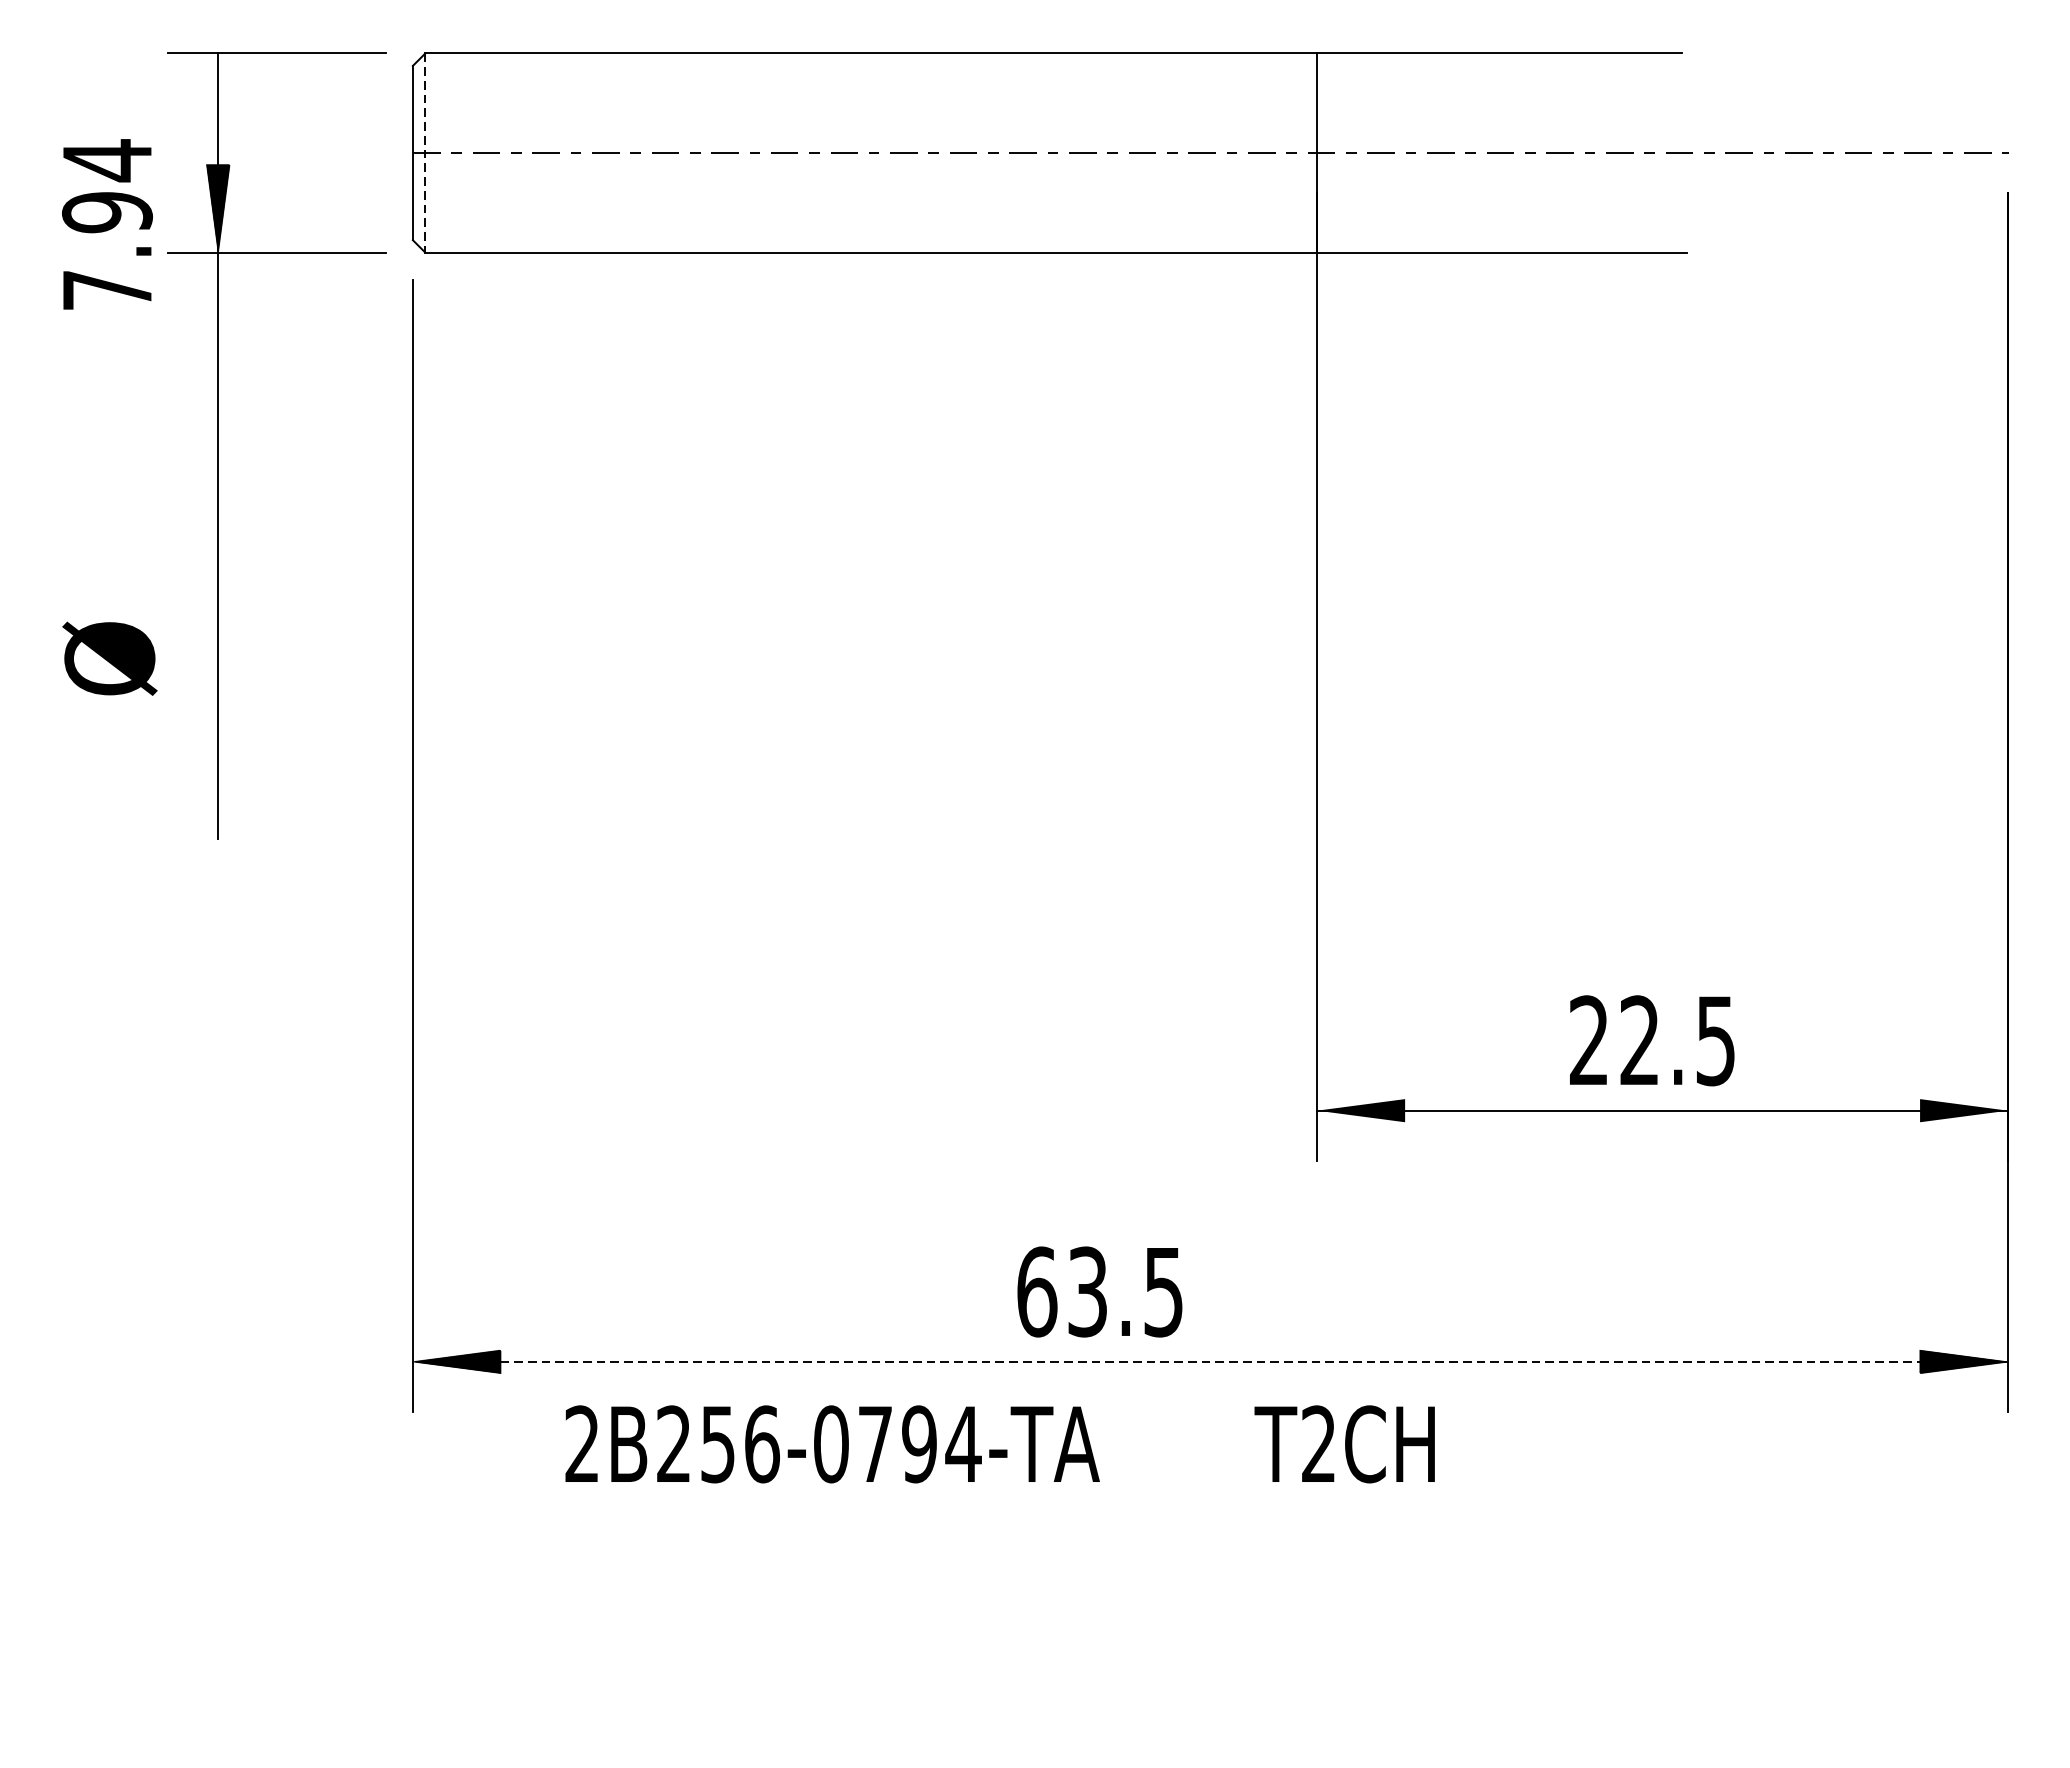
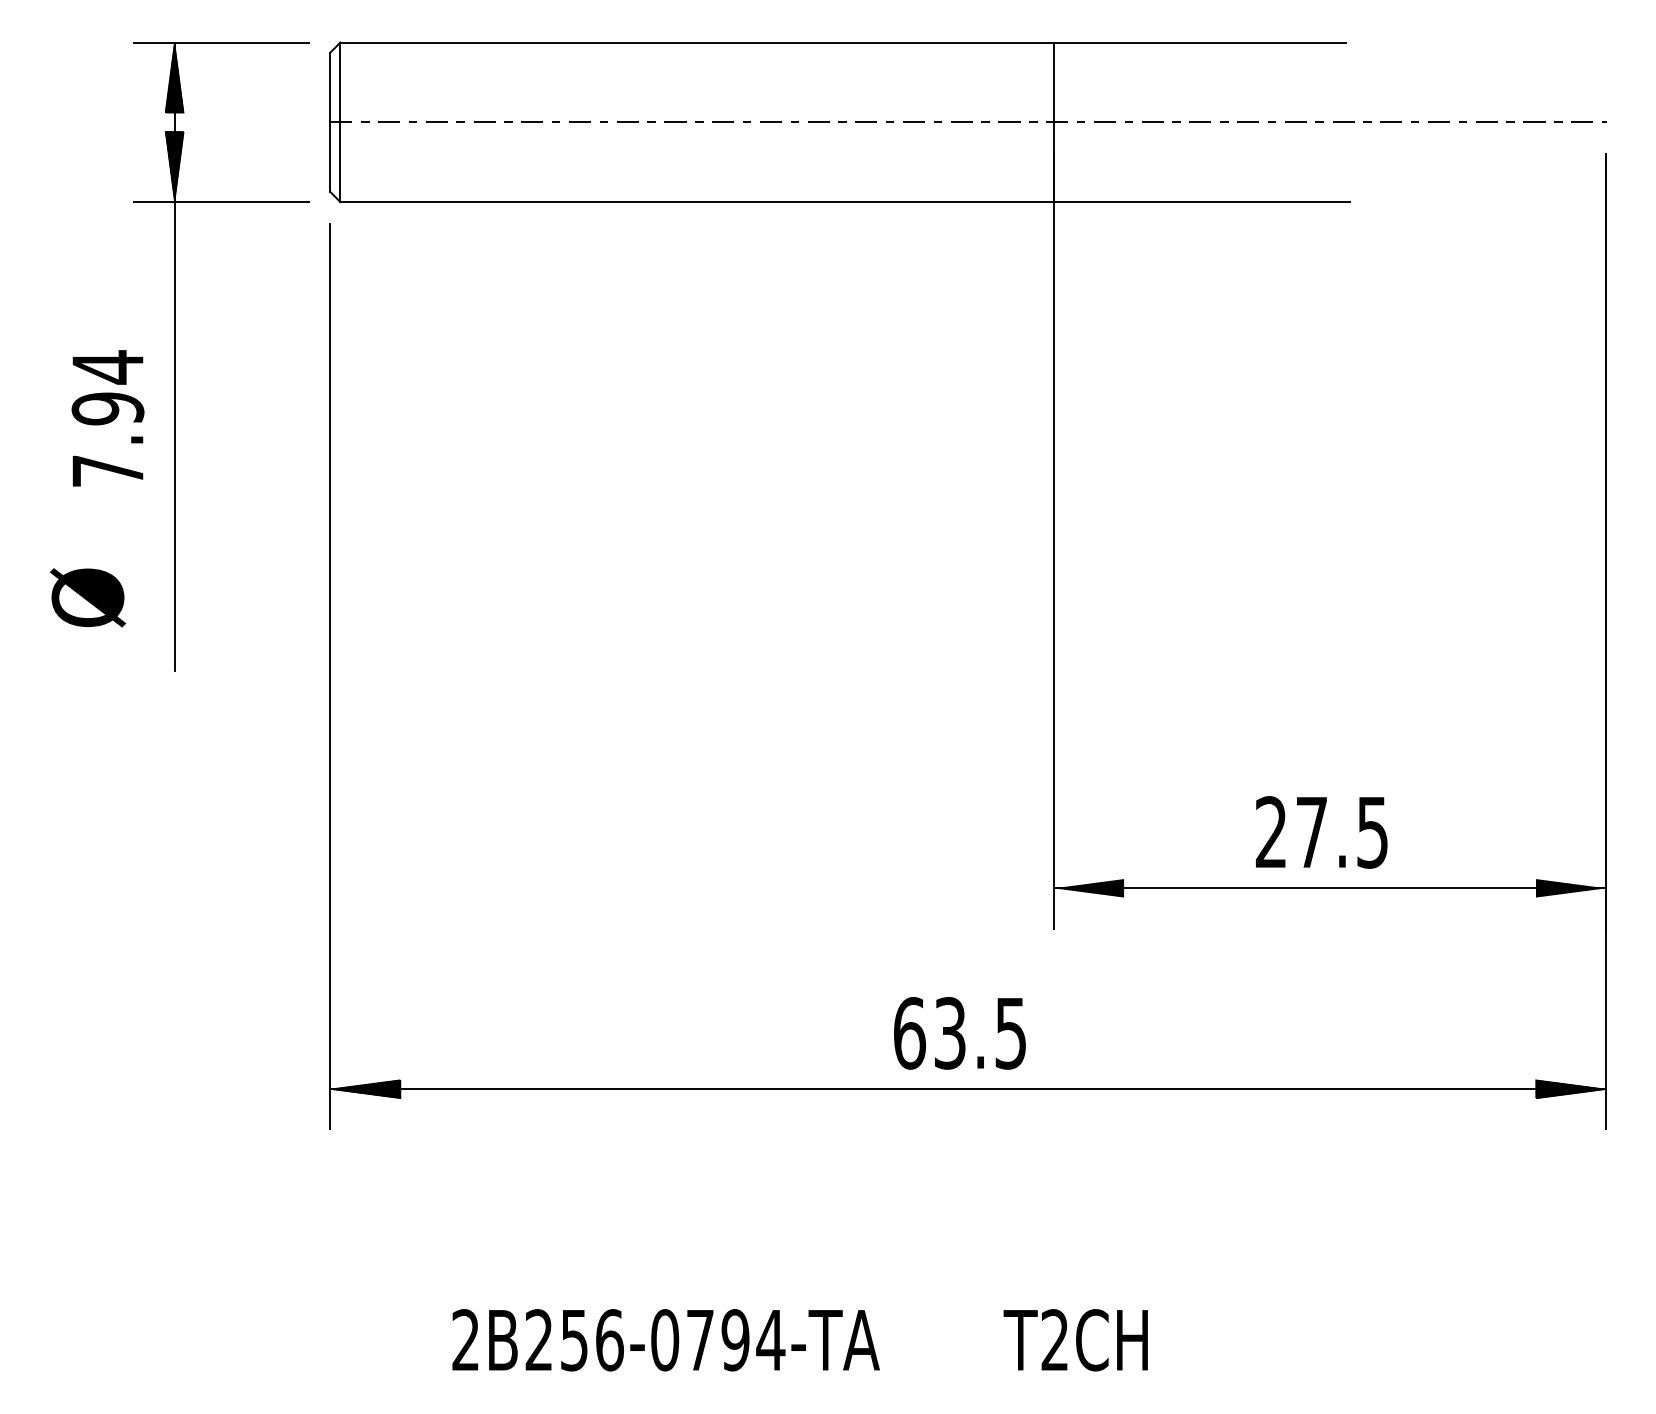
hatch: (218, 97) -> (174, 77), added
line: (425, 153) -> (340, 122), dashed -> solid
text: (106, 224) -> (107, 418), moved
text: (110, 658) -> (88, 597), moved
text: (1639, 1039) -> (1311, 831), 22.5 -> 27.5
text: (1099, 1292) -> (959, 1033), moved
line: (1210, 1362) -> (968, 1089), dashed -> solid
text: (999, 1444) -> (799, 1340), moved

